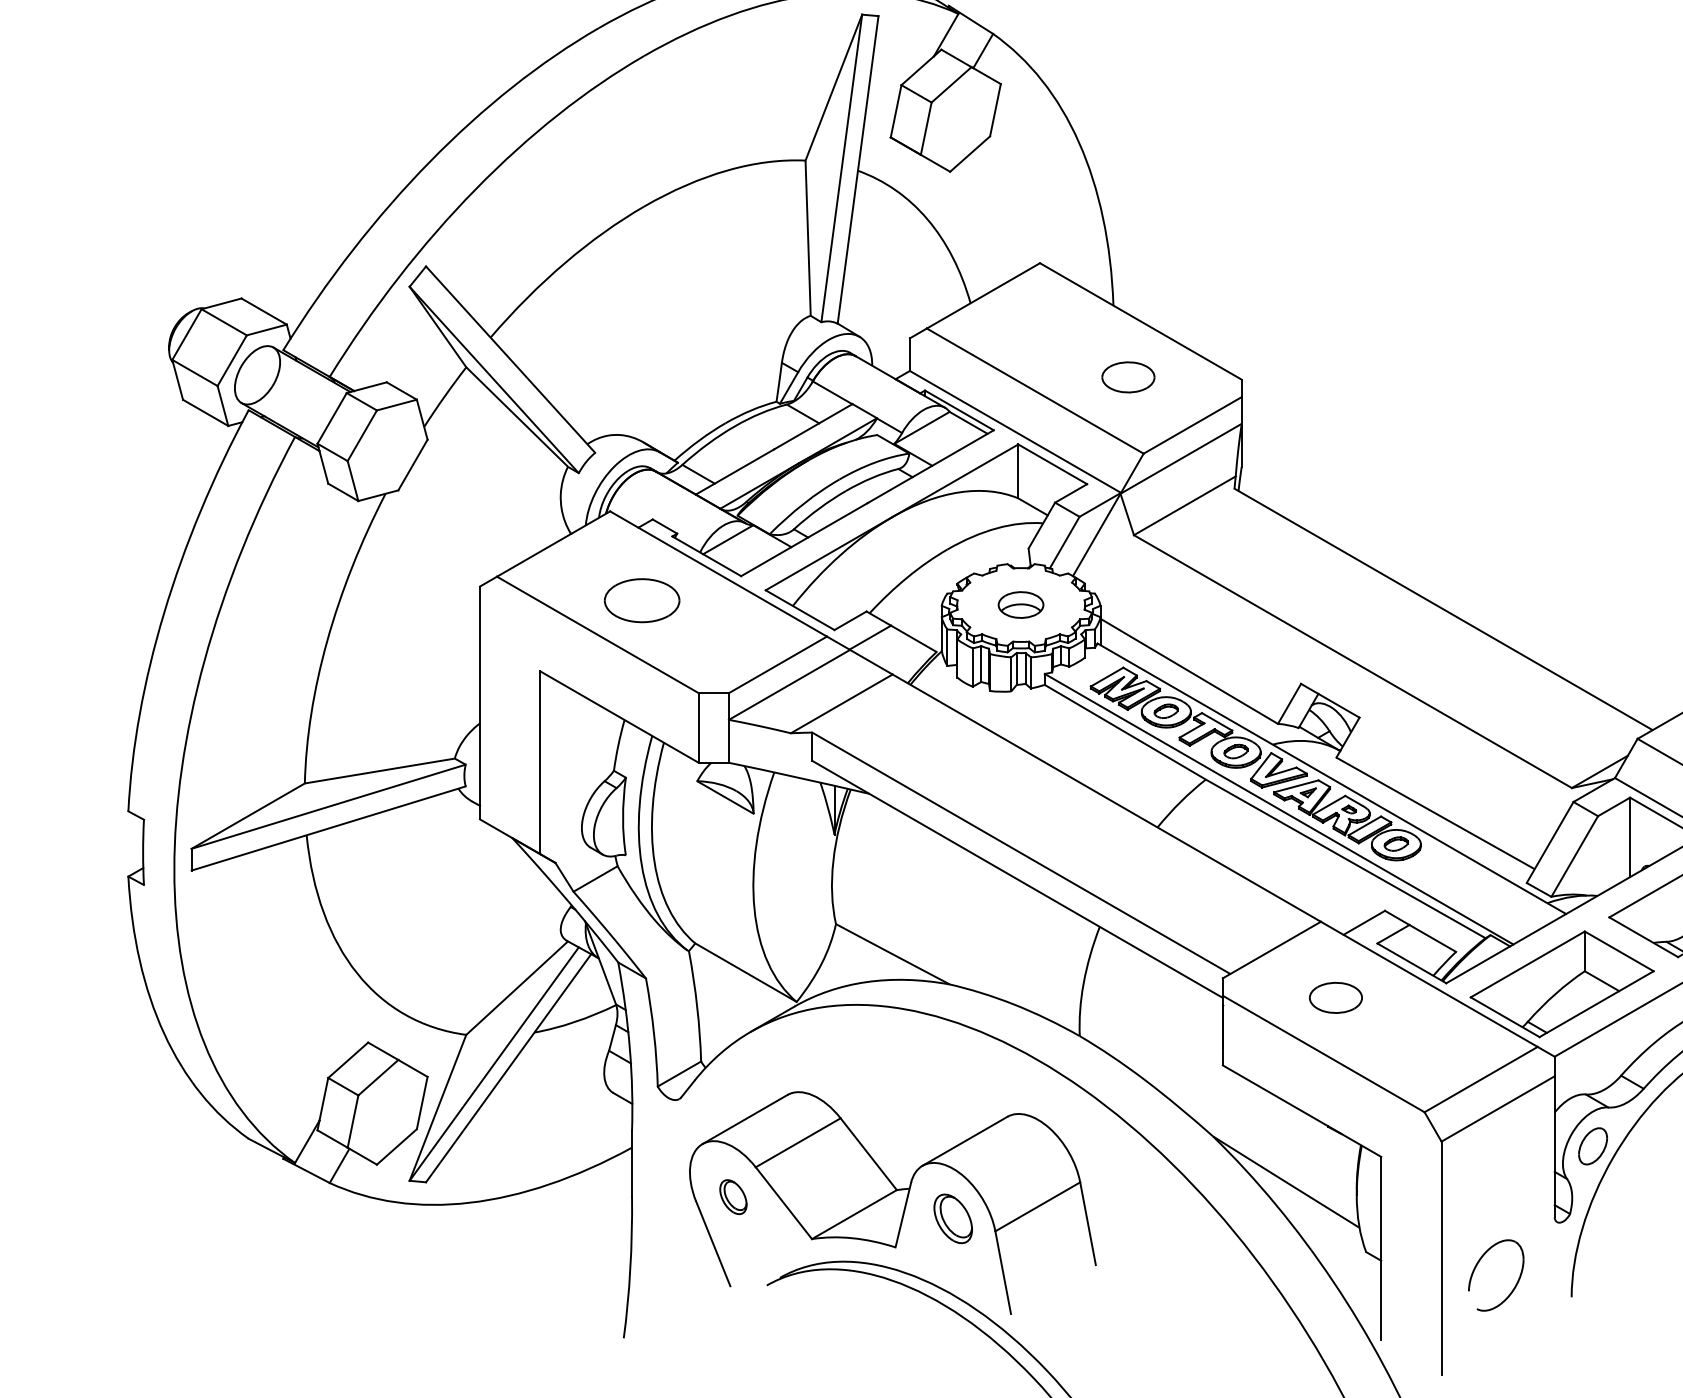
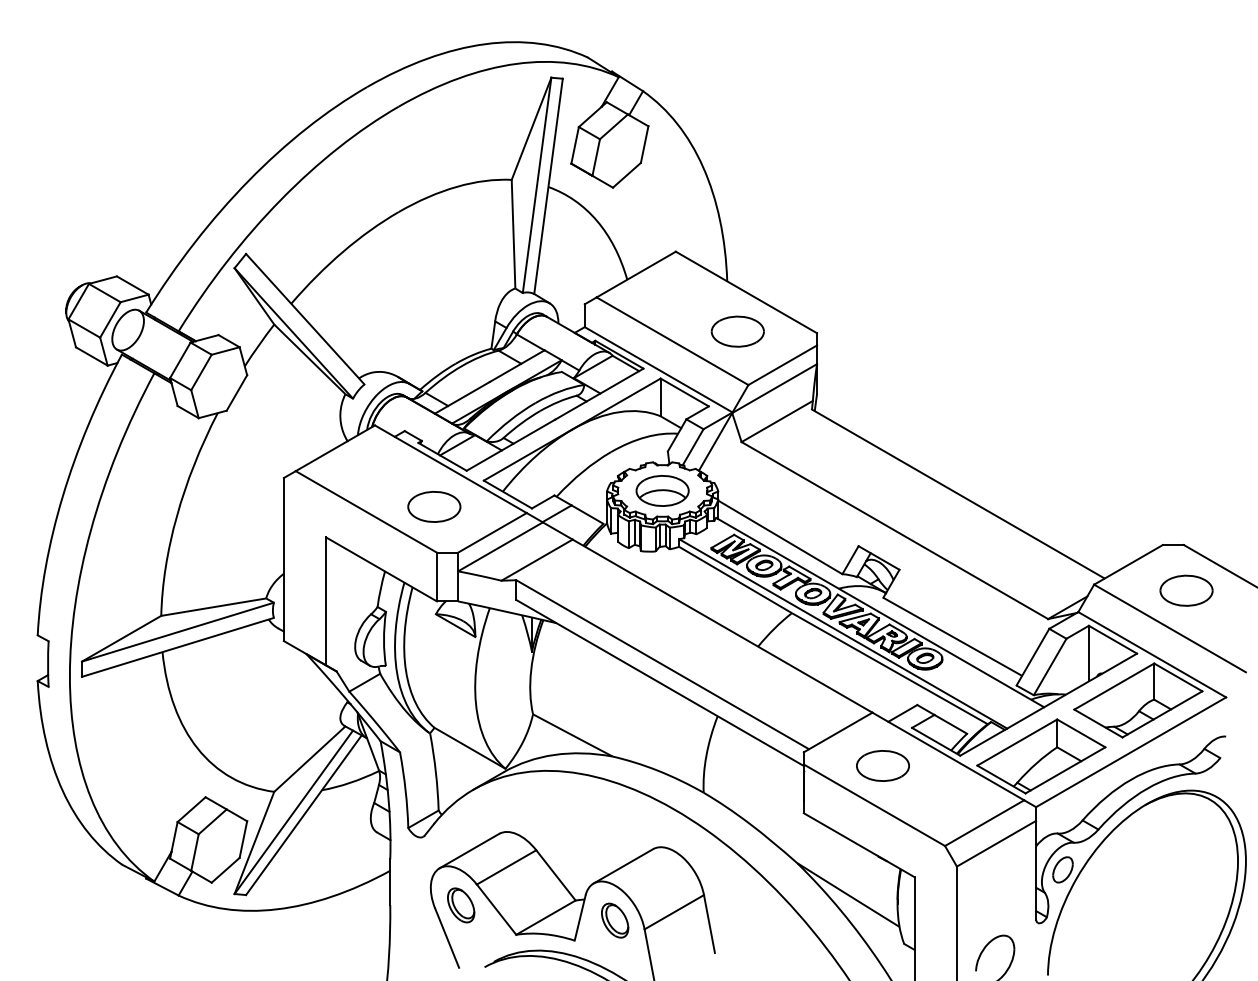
part: (1128, 377) -> (737, 331), size x1.43
part: (642, 600) -> (434, 506), moved
part: (1020, 604) -> (662, 490), size x1.67
part: (1335, 997) -> (882, 765), size x1.43
part: (733, 1197) -> (461, 905), size x1.43

